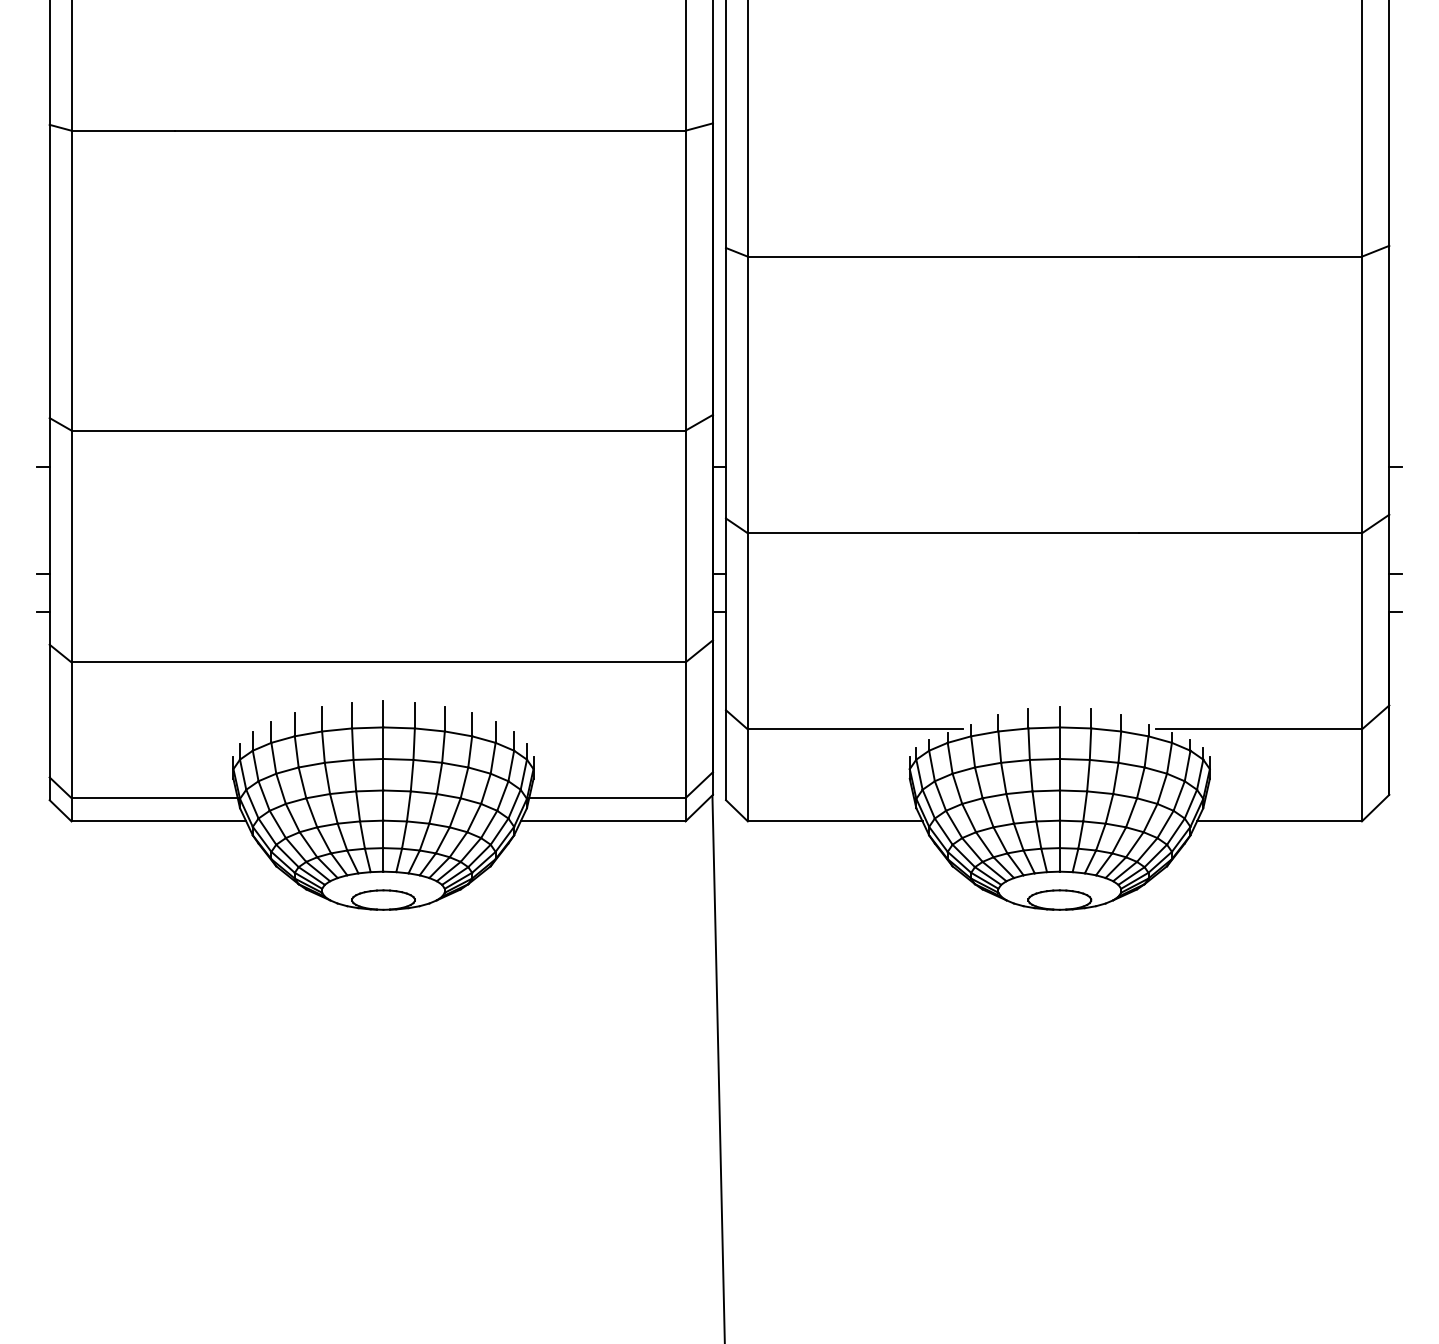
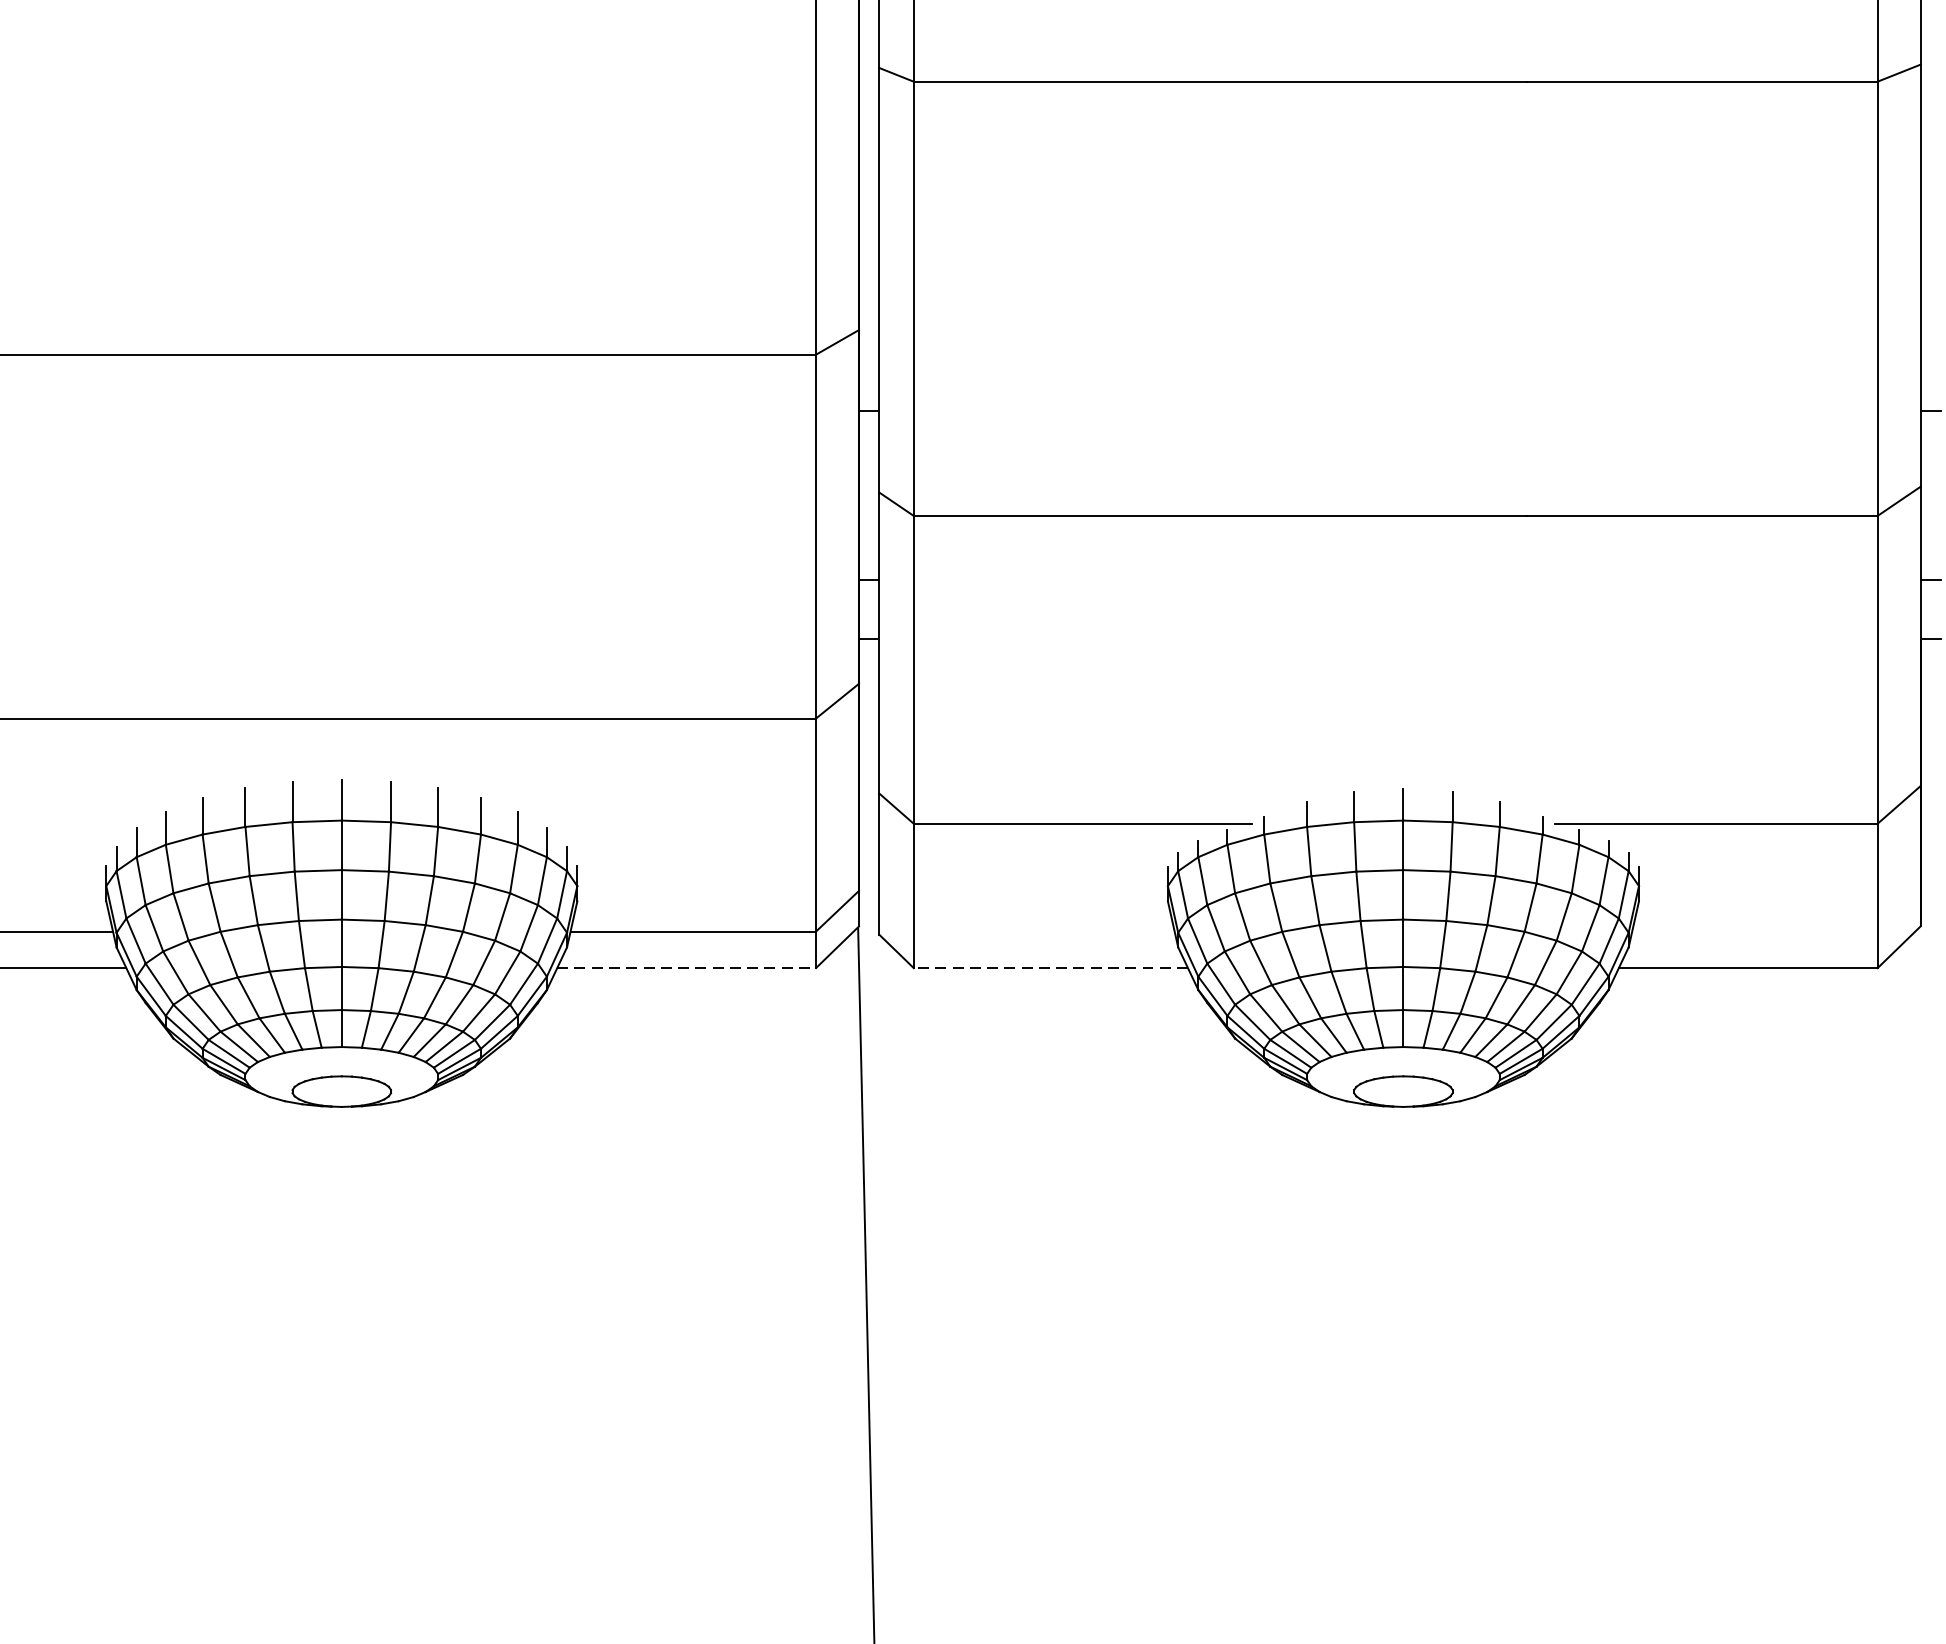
line: (603, 821) -> (687, 968), solid -> dashed
line: (834, 821) -> (1049, 968), solid -> dashed

